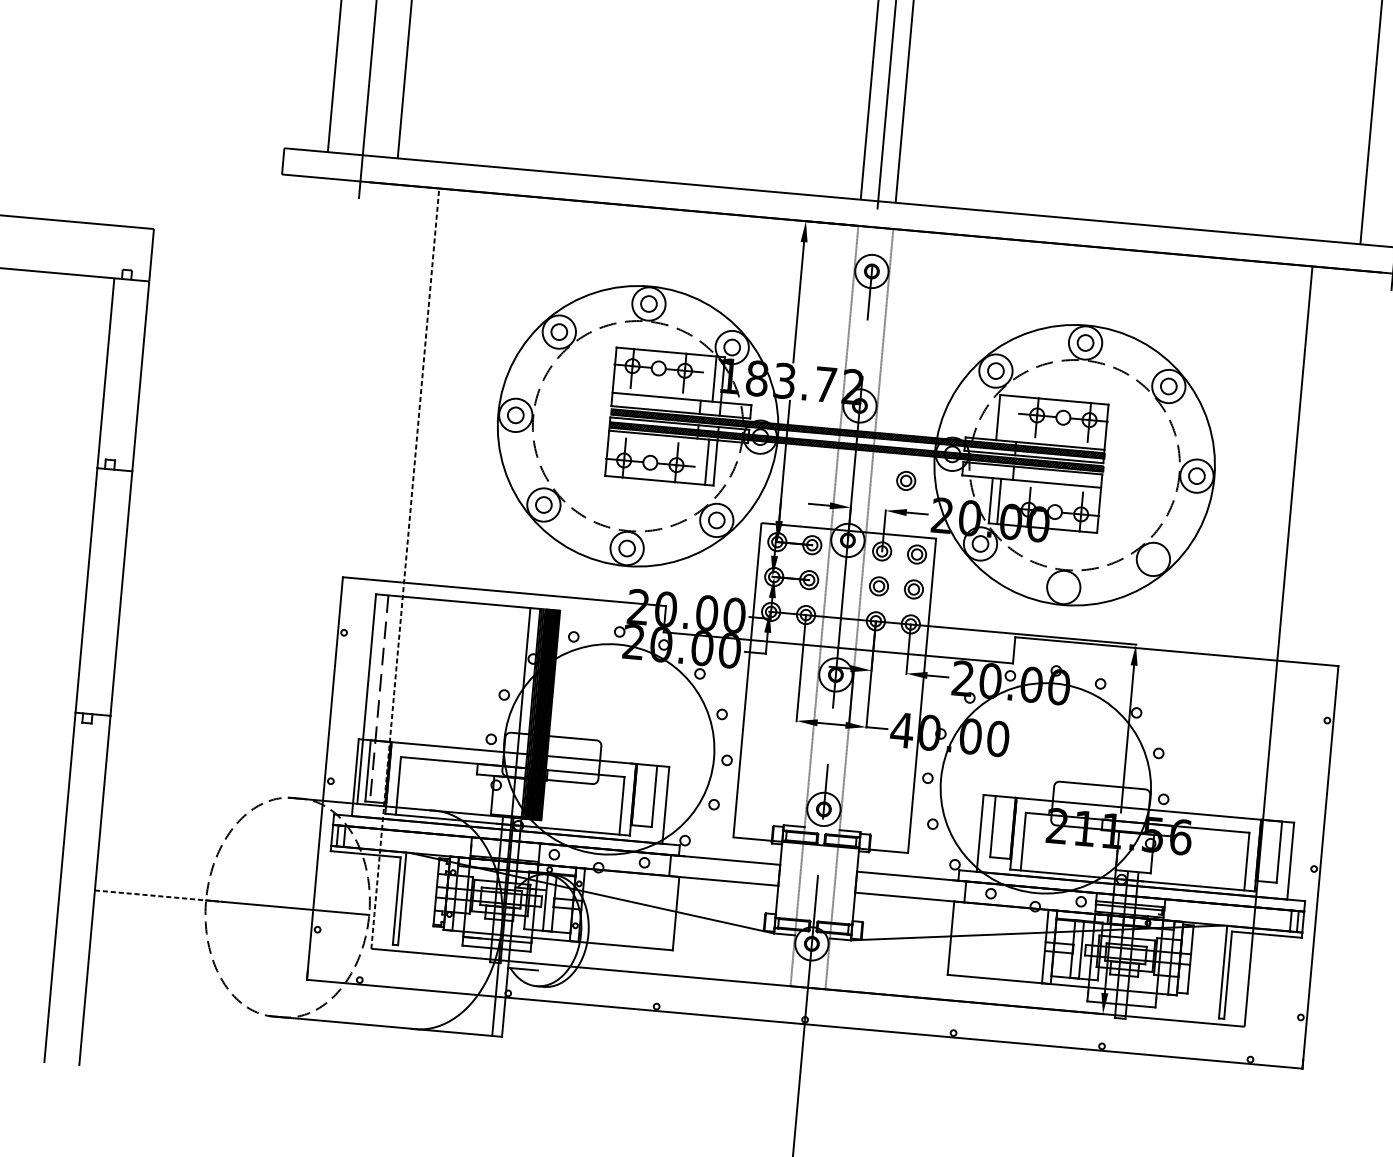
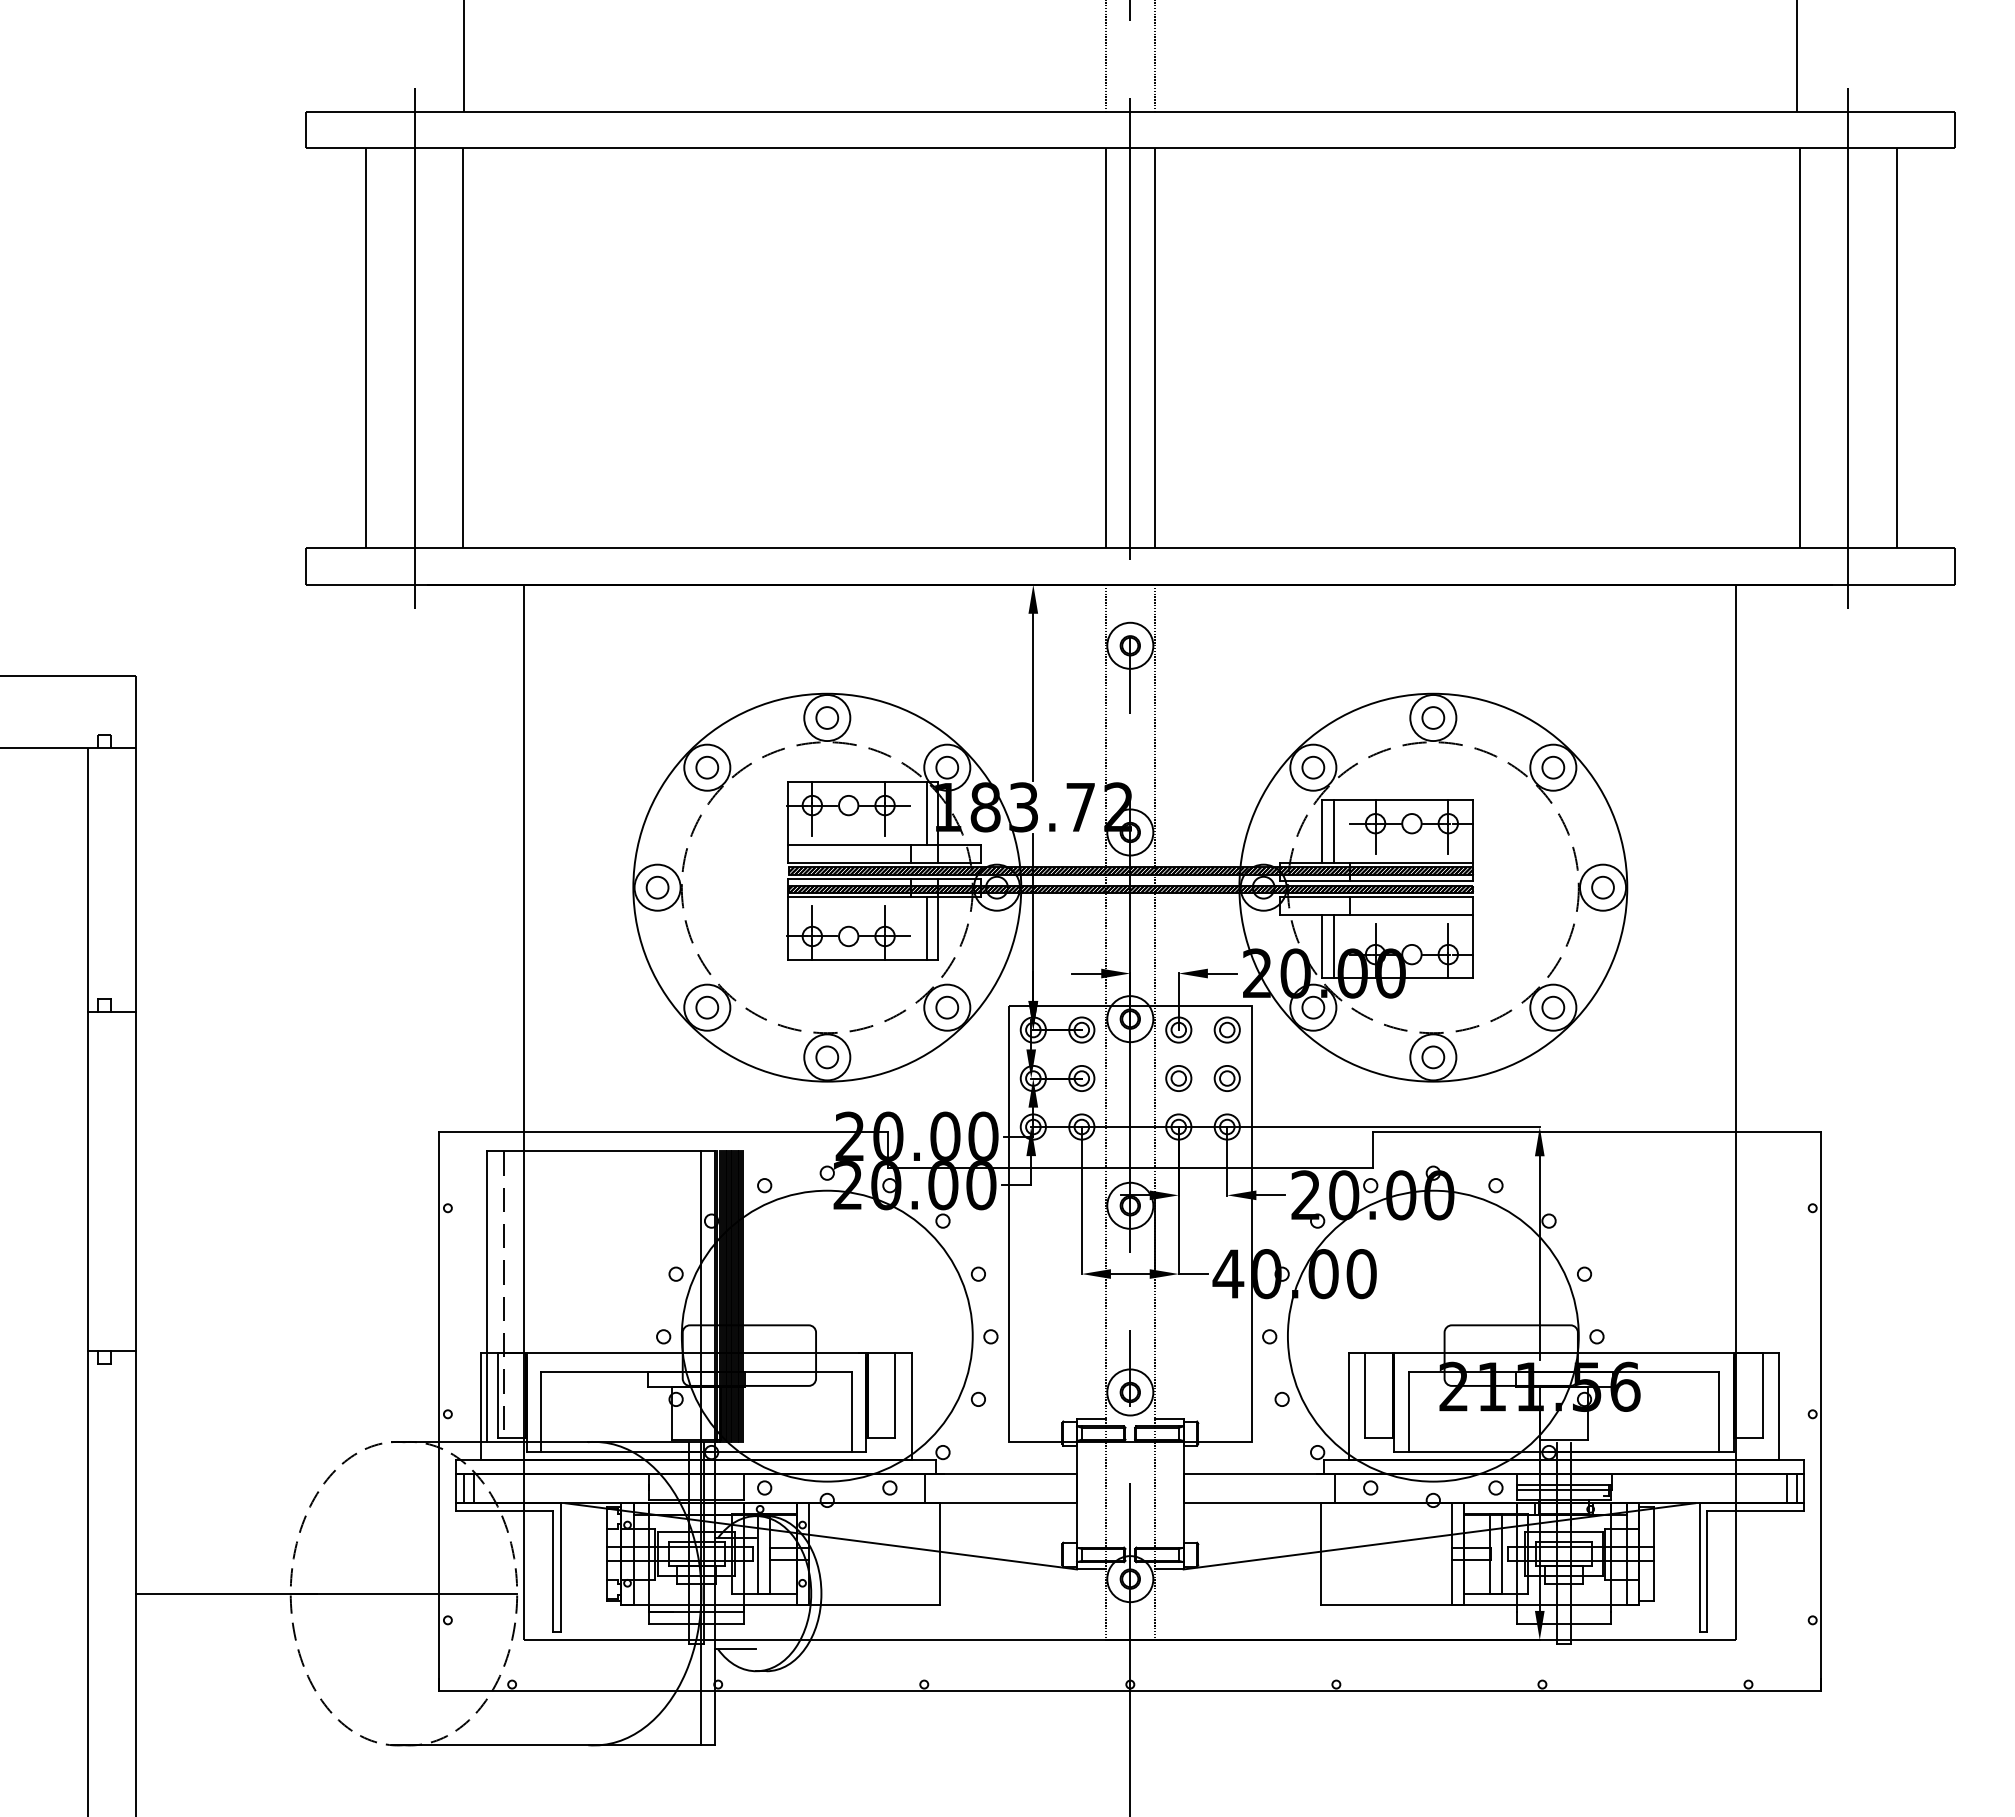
line: (1006, 418) -> (1333, 831), added
part: (905, 480) -> (1202, 929), removed
circle: (1153, 559) -> (1553, 1007), added
line: (405, 568) -> (524, 1112), dashed -> solid
circle: (1063, 587) -> (1433, 1057), added
line: (160, 896) -> (227, 1593), dashed -> solid

